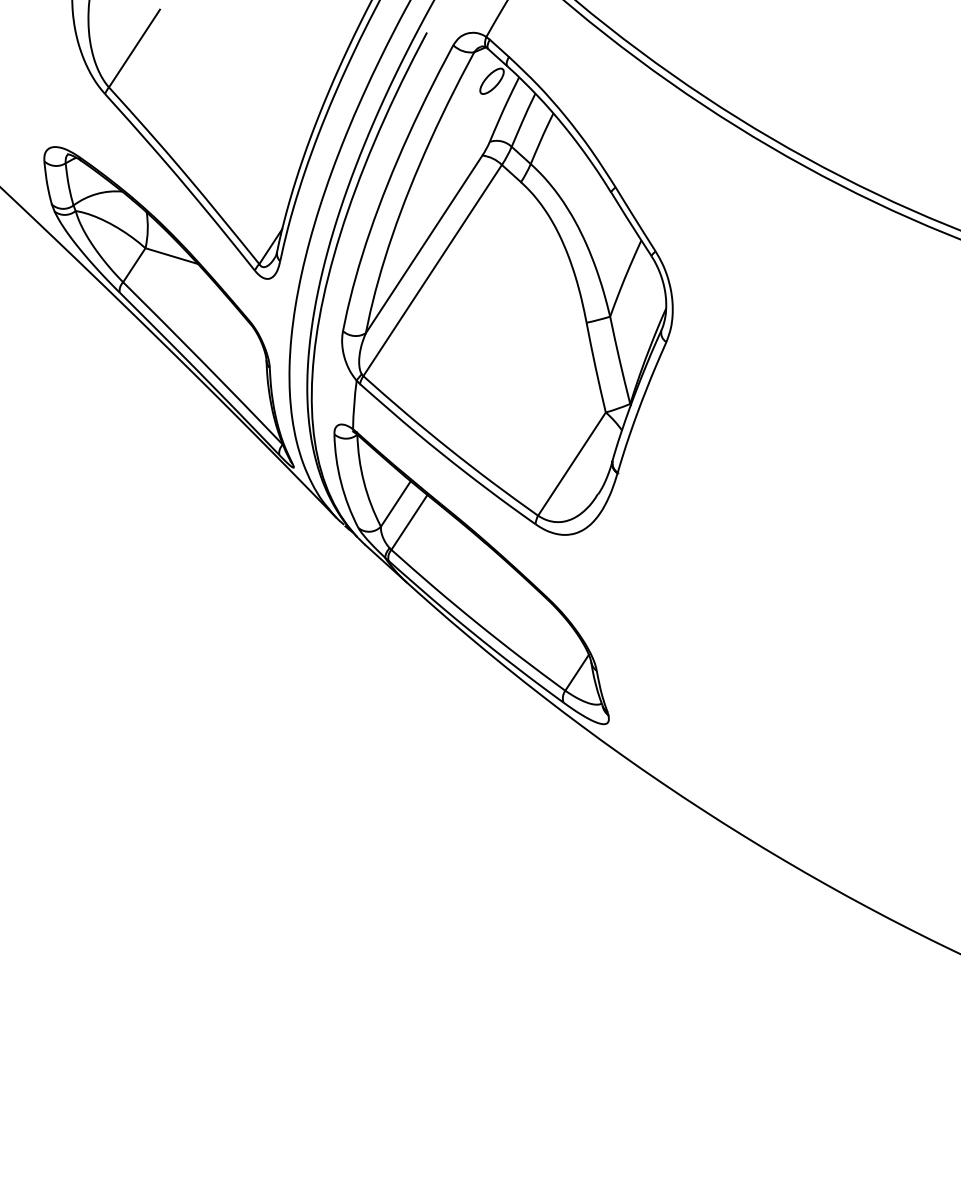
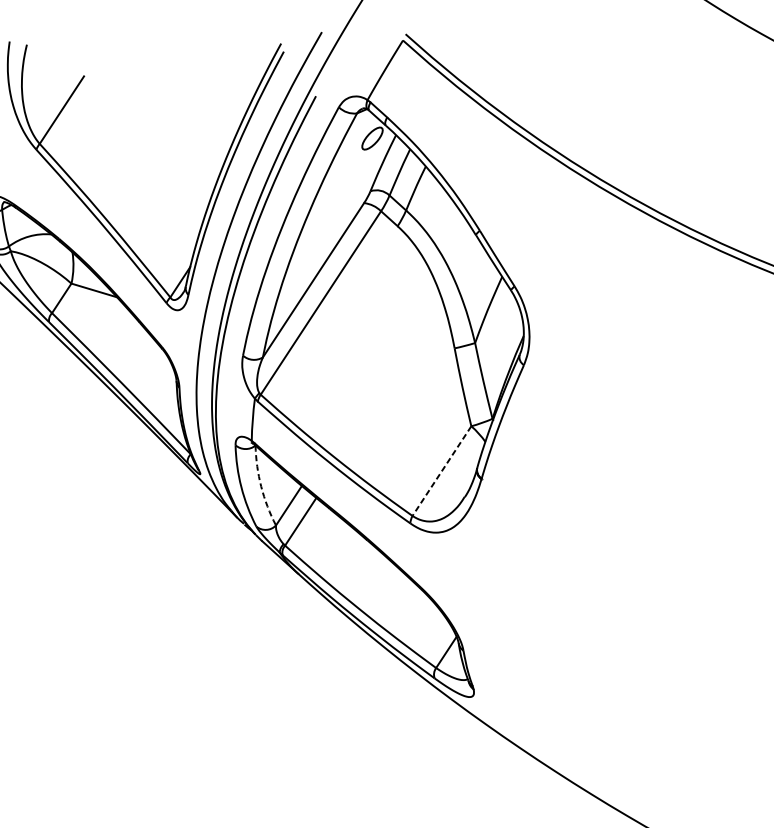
line: (571, 464) -> (441, 471), solid -> dashed
arc: (363, 482) -> (260, 487), solid -> dashed

